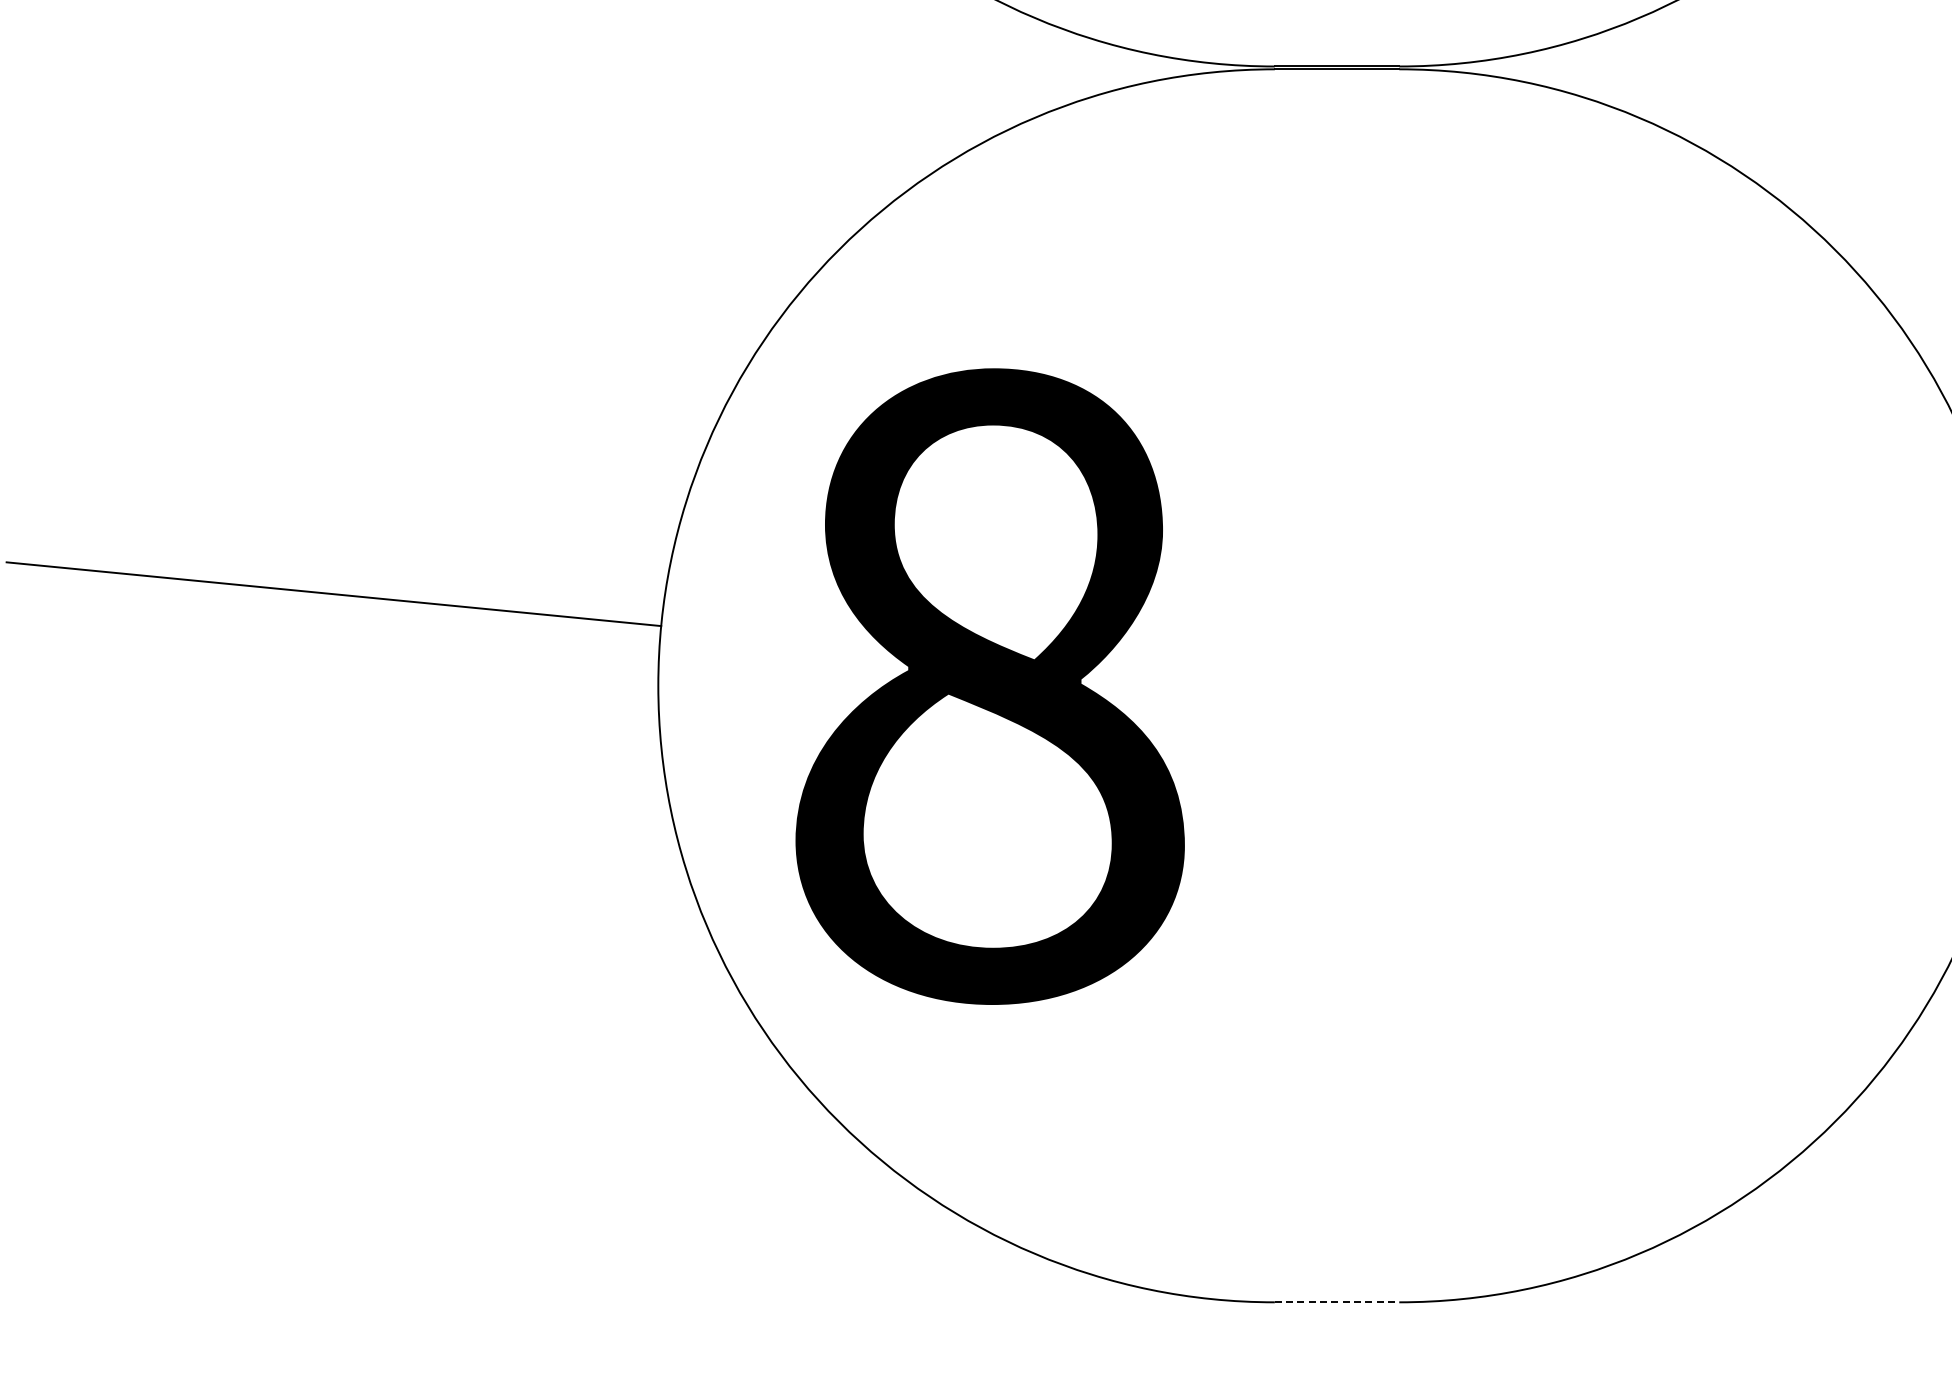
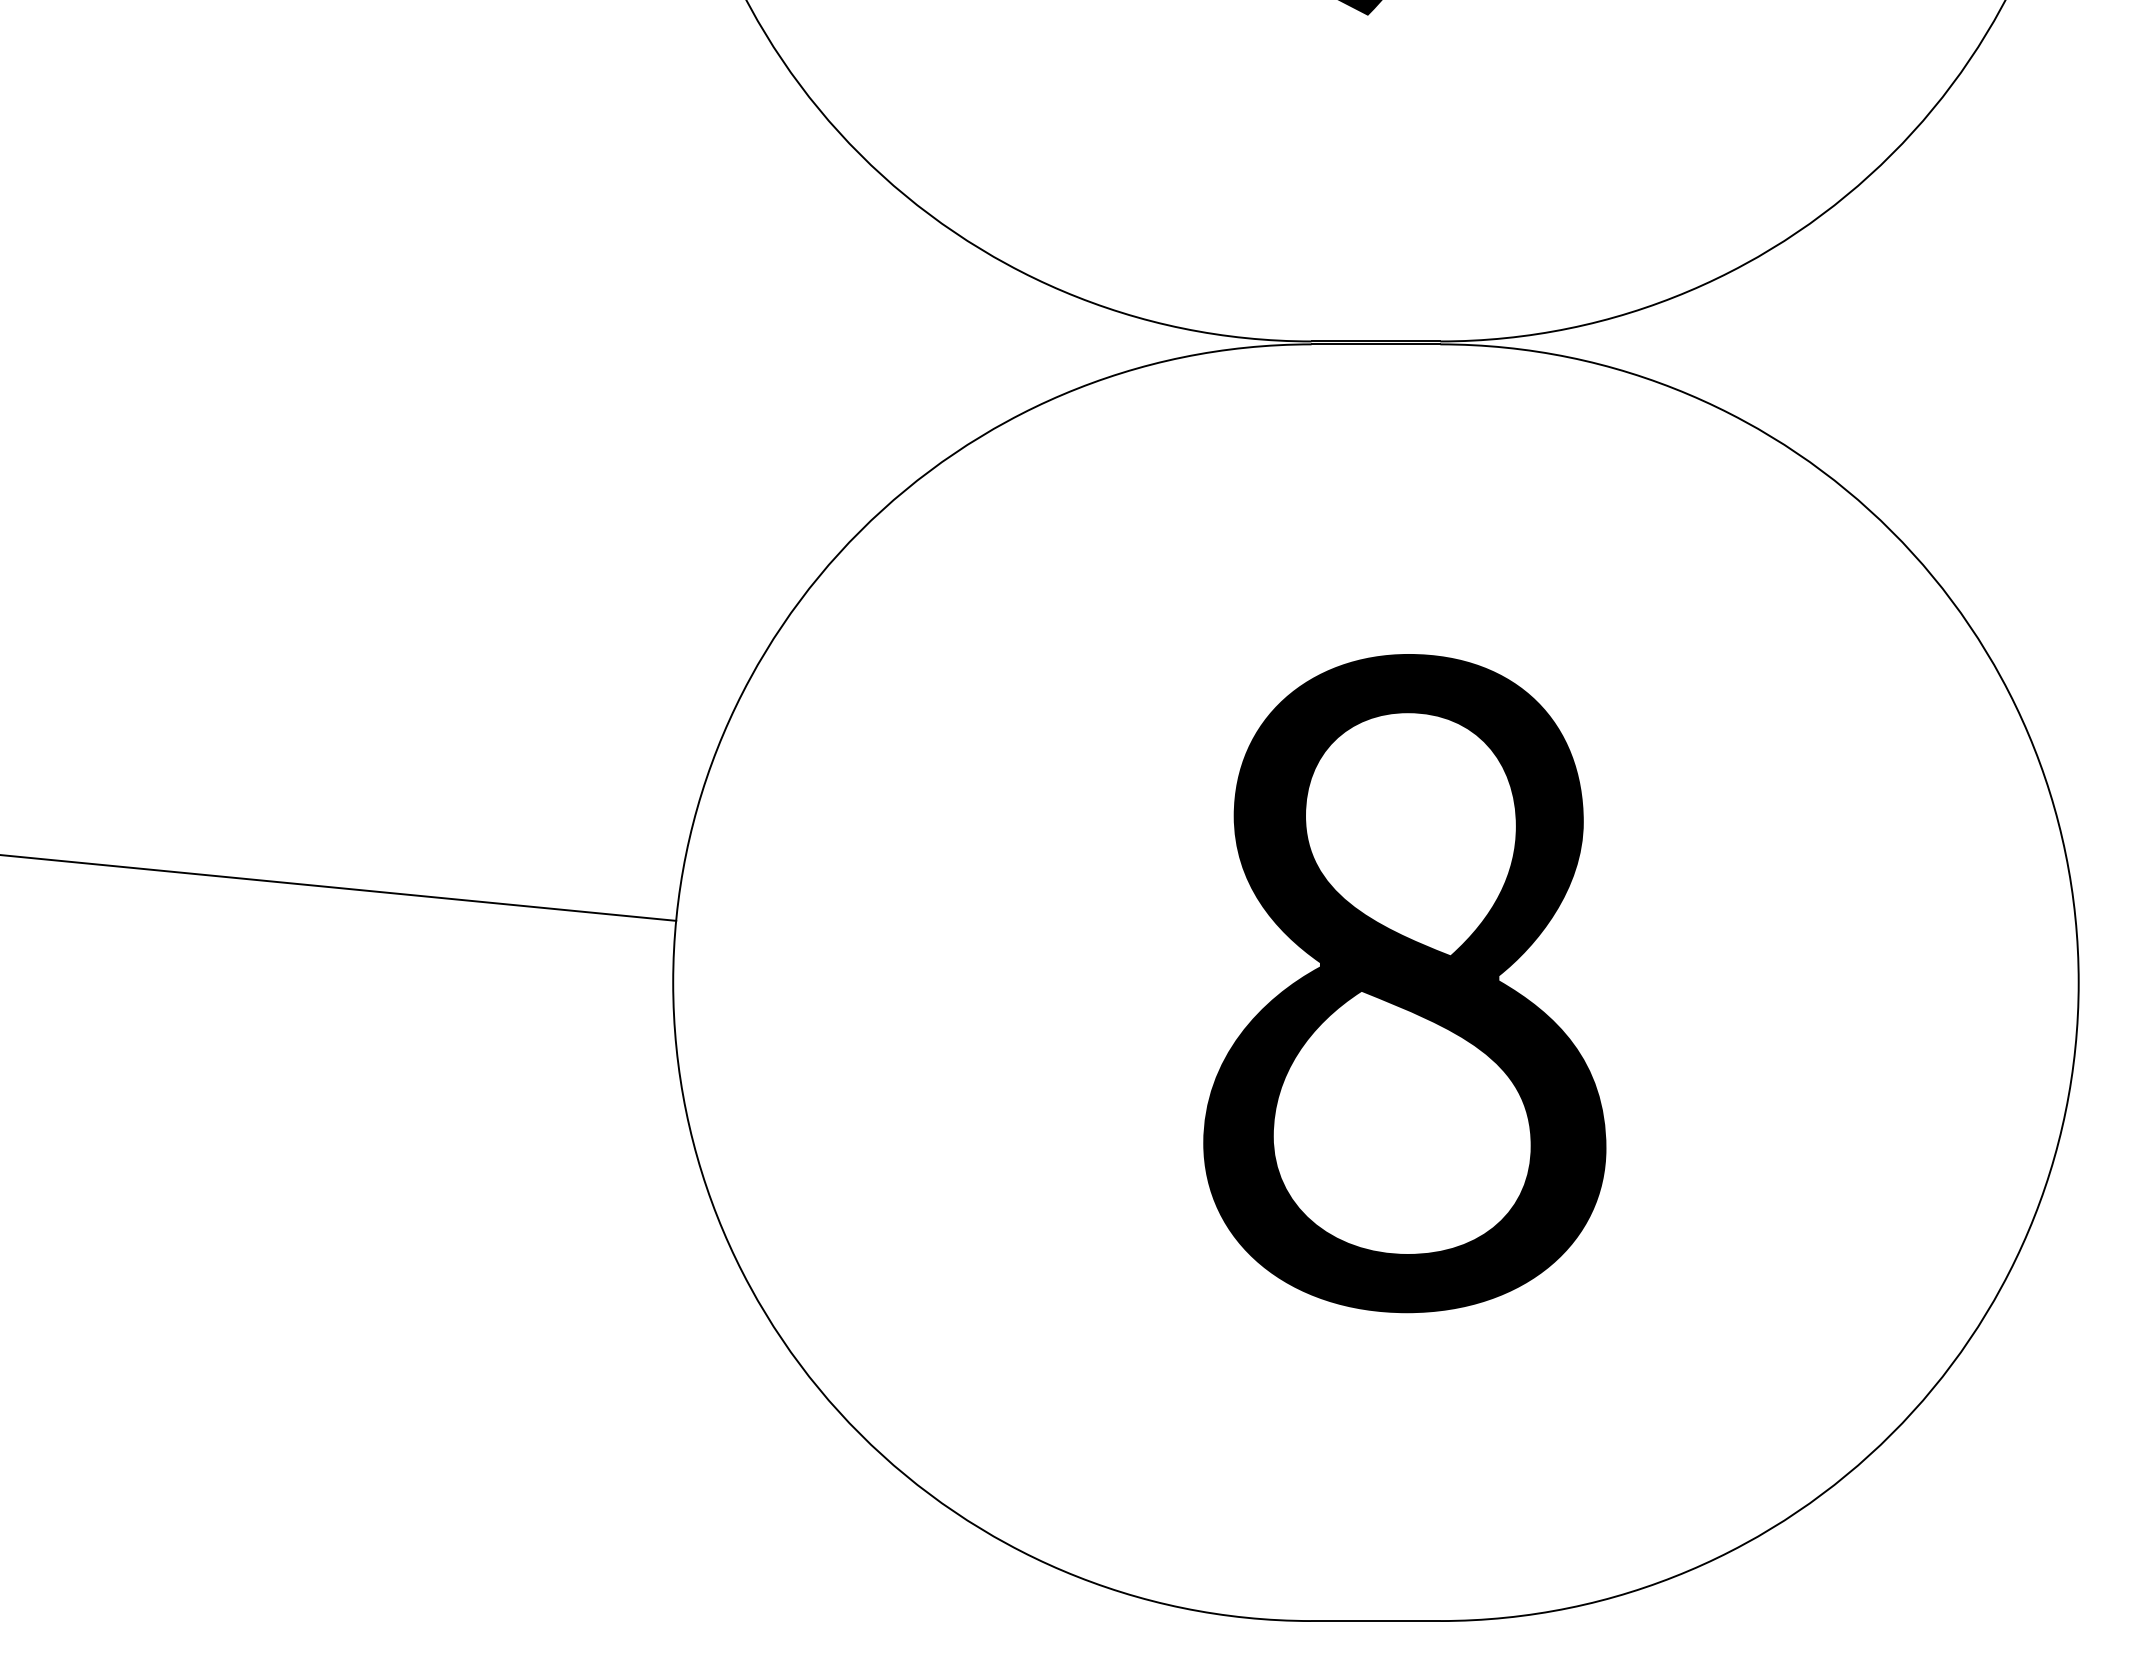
text: (989, 686) -> (1404, 983), moved
line: (1337, 1302) -> (1376, 1621), dashed -> solid

